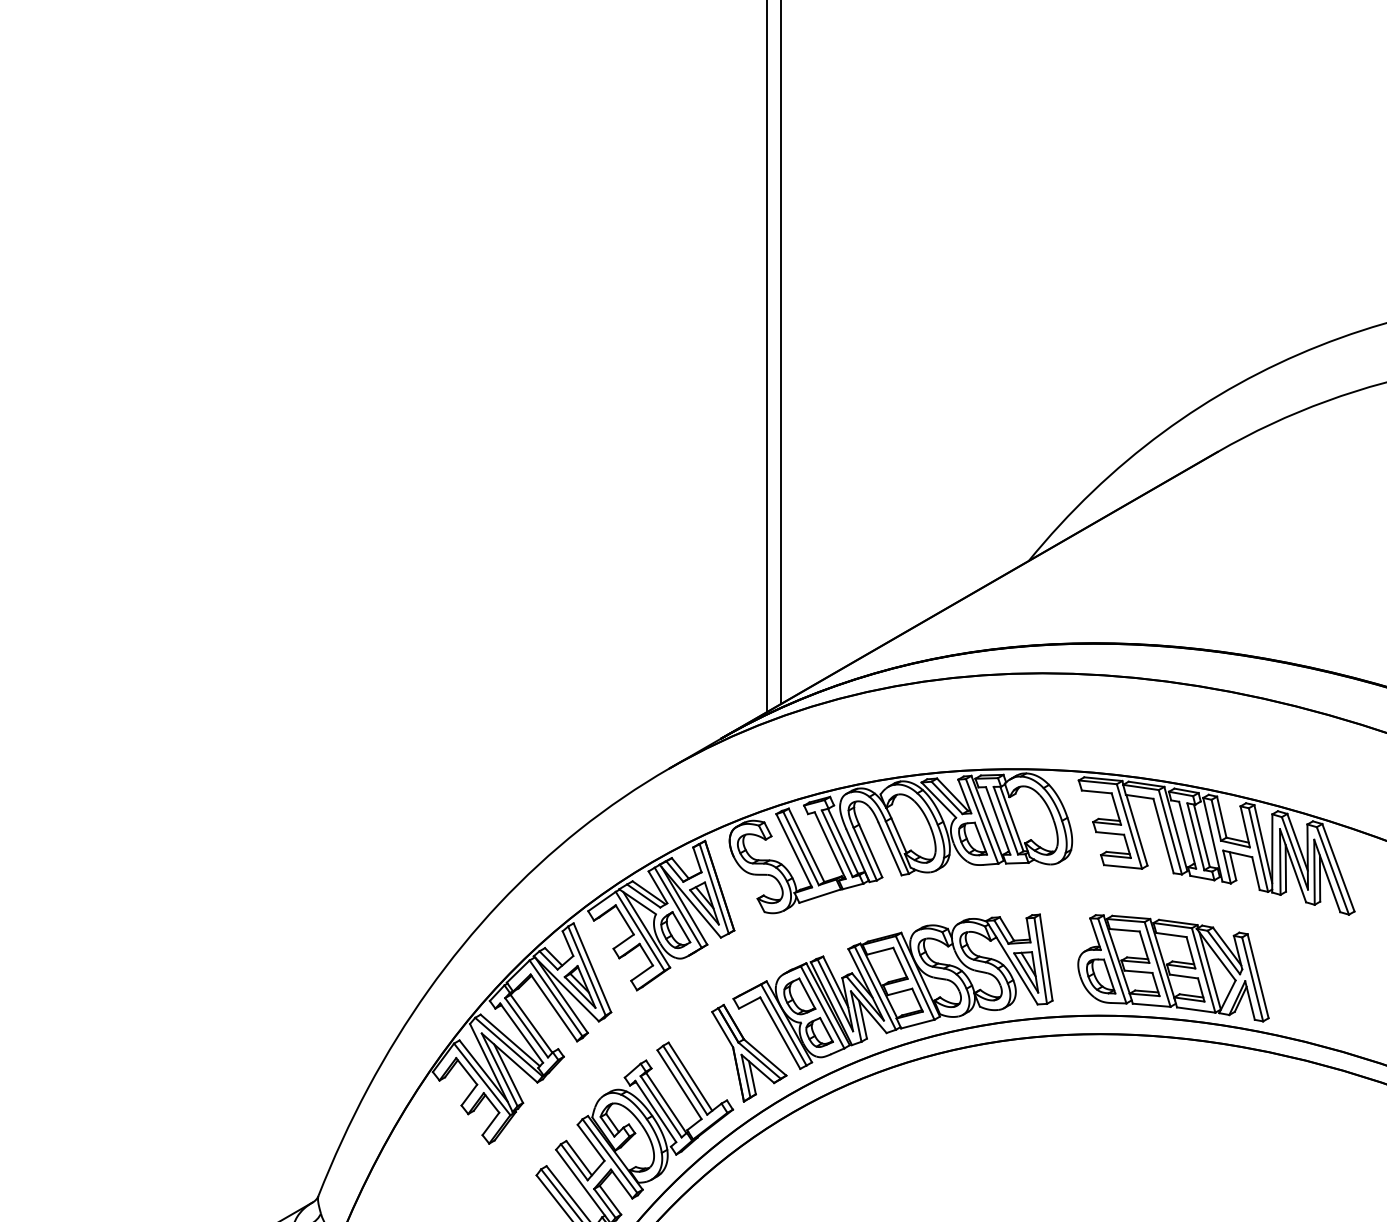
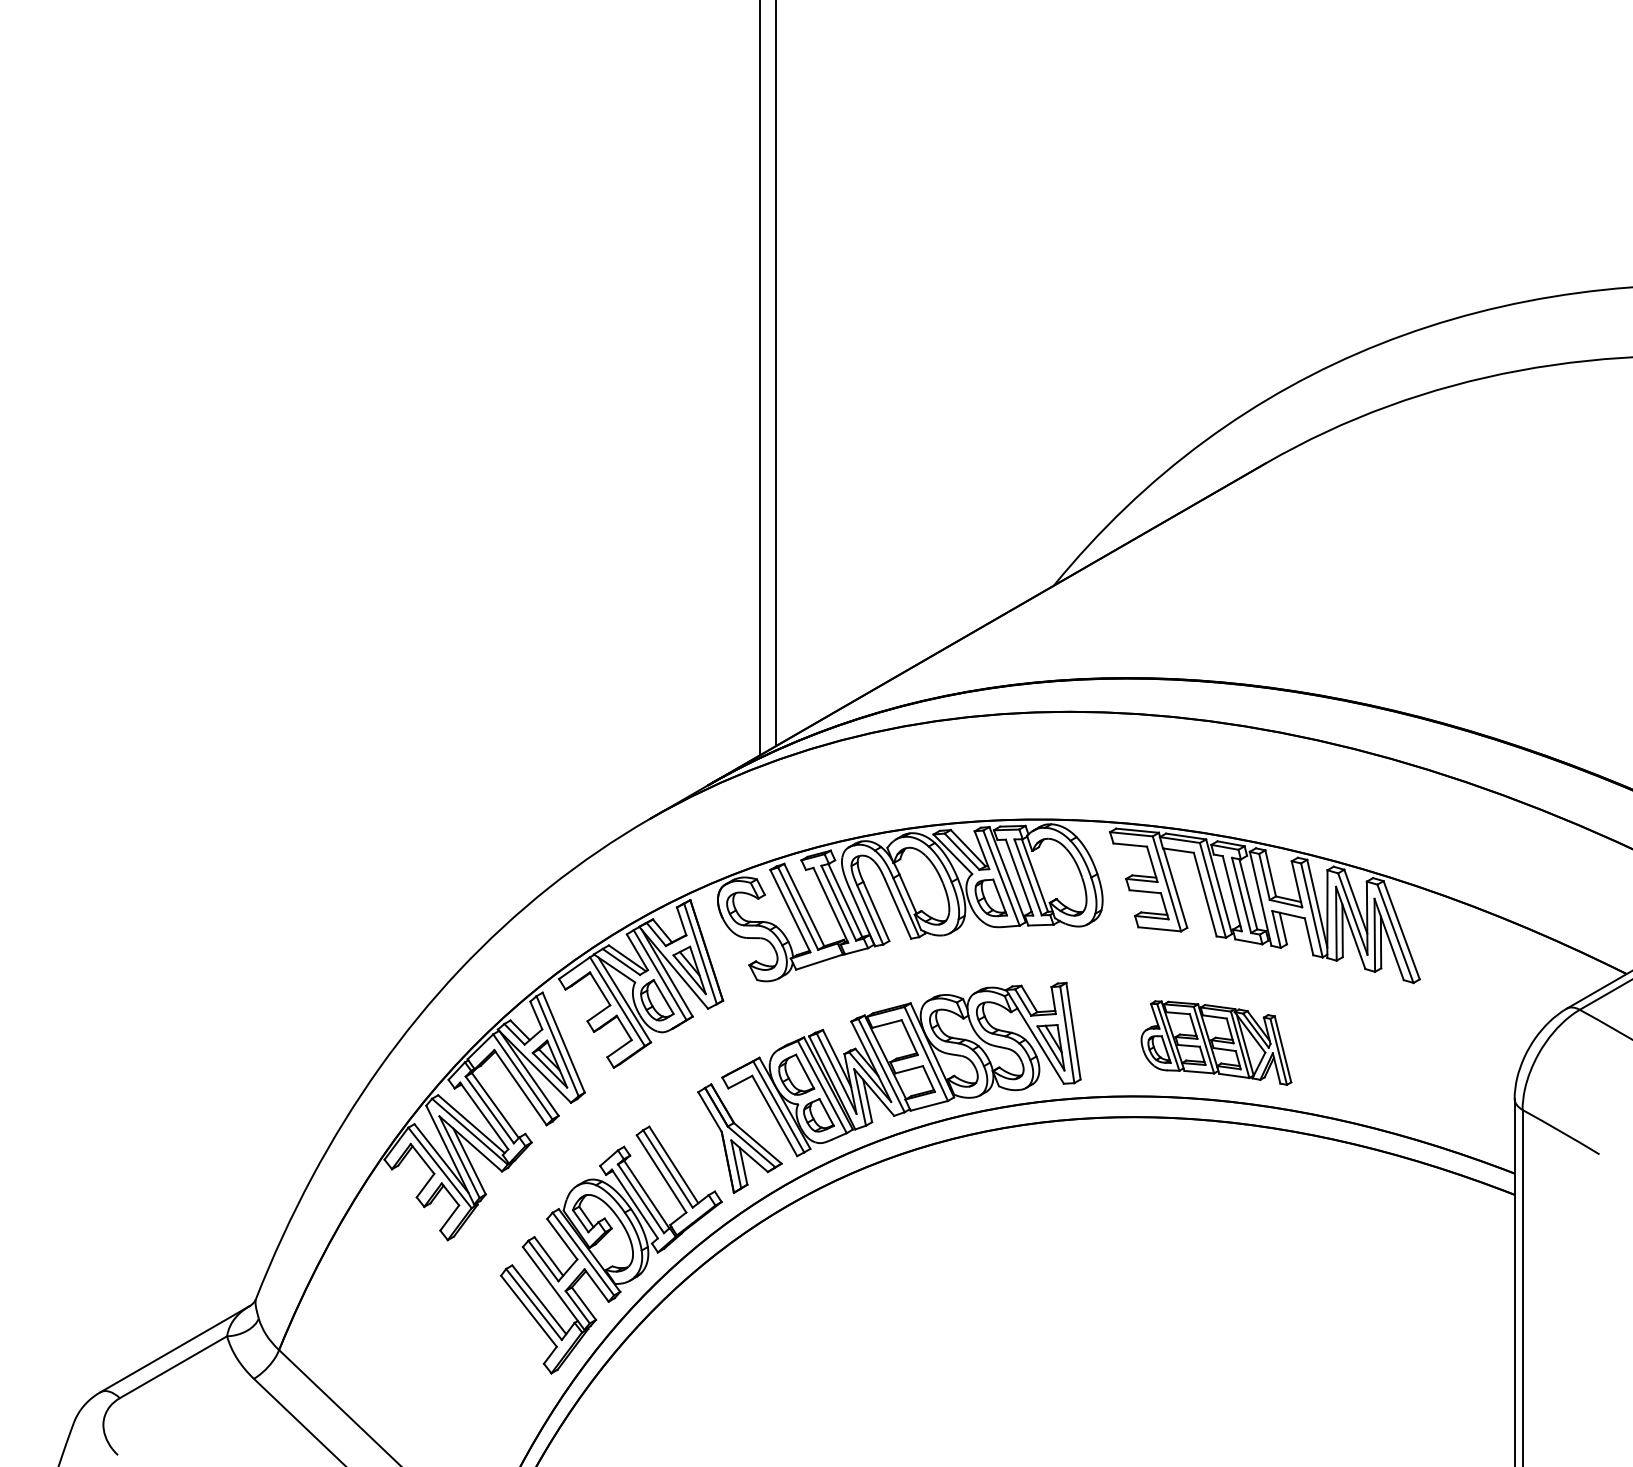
part: (1173, 967) -> (1216, 1042), size x0.7

